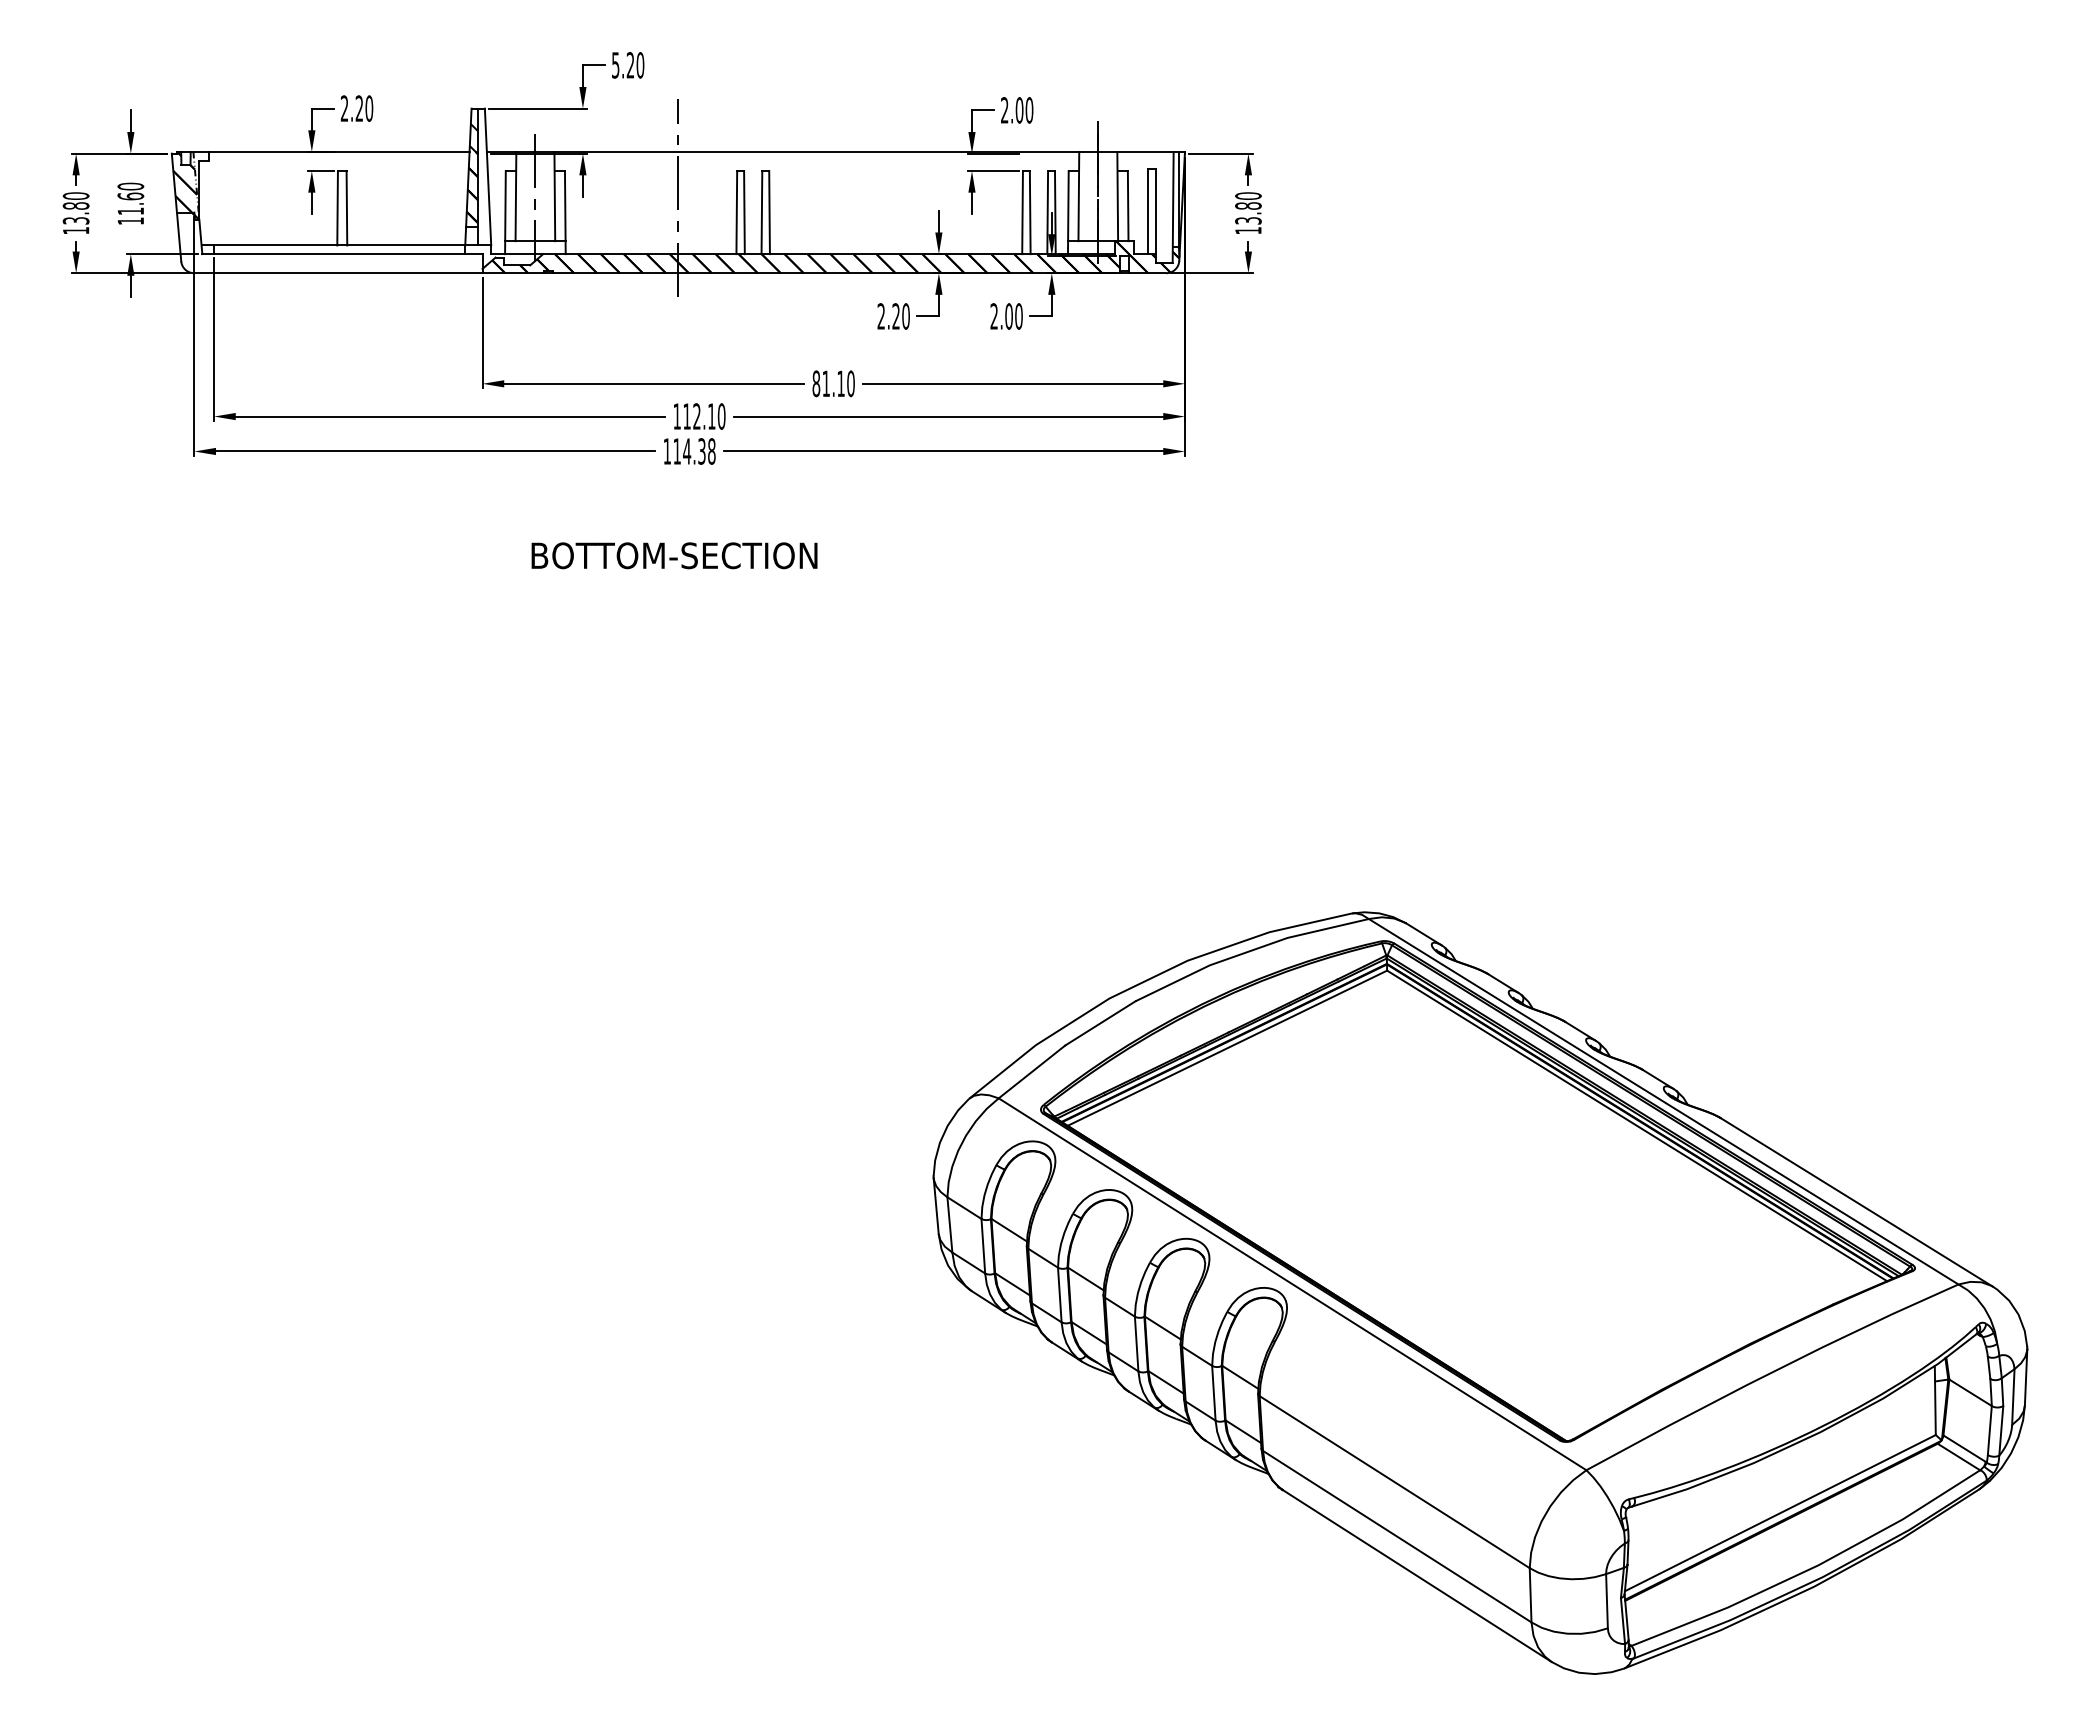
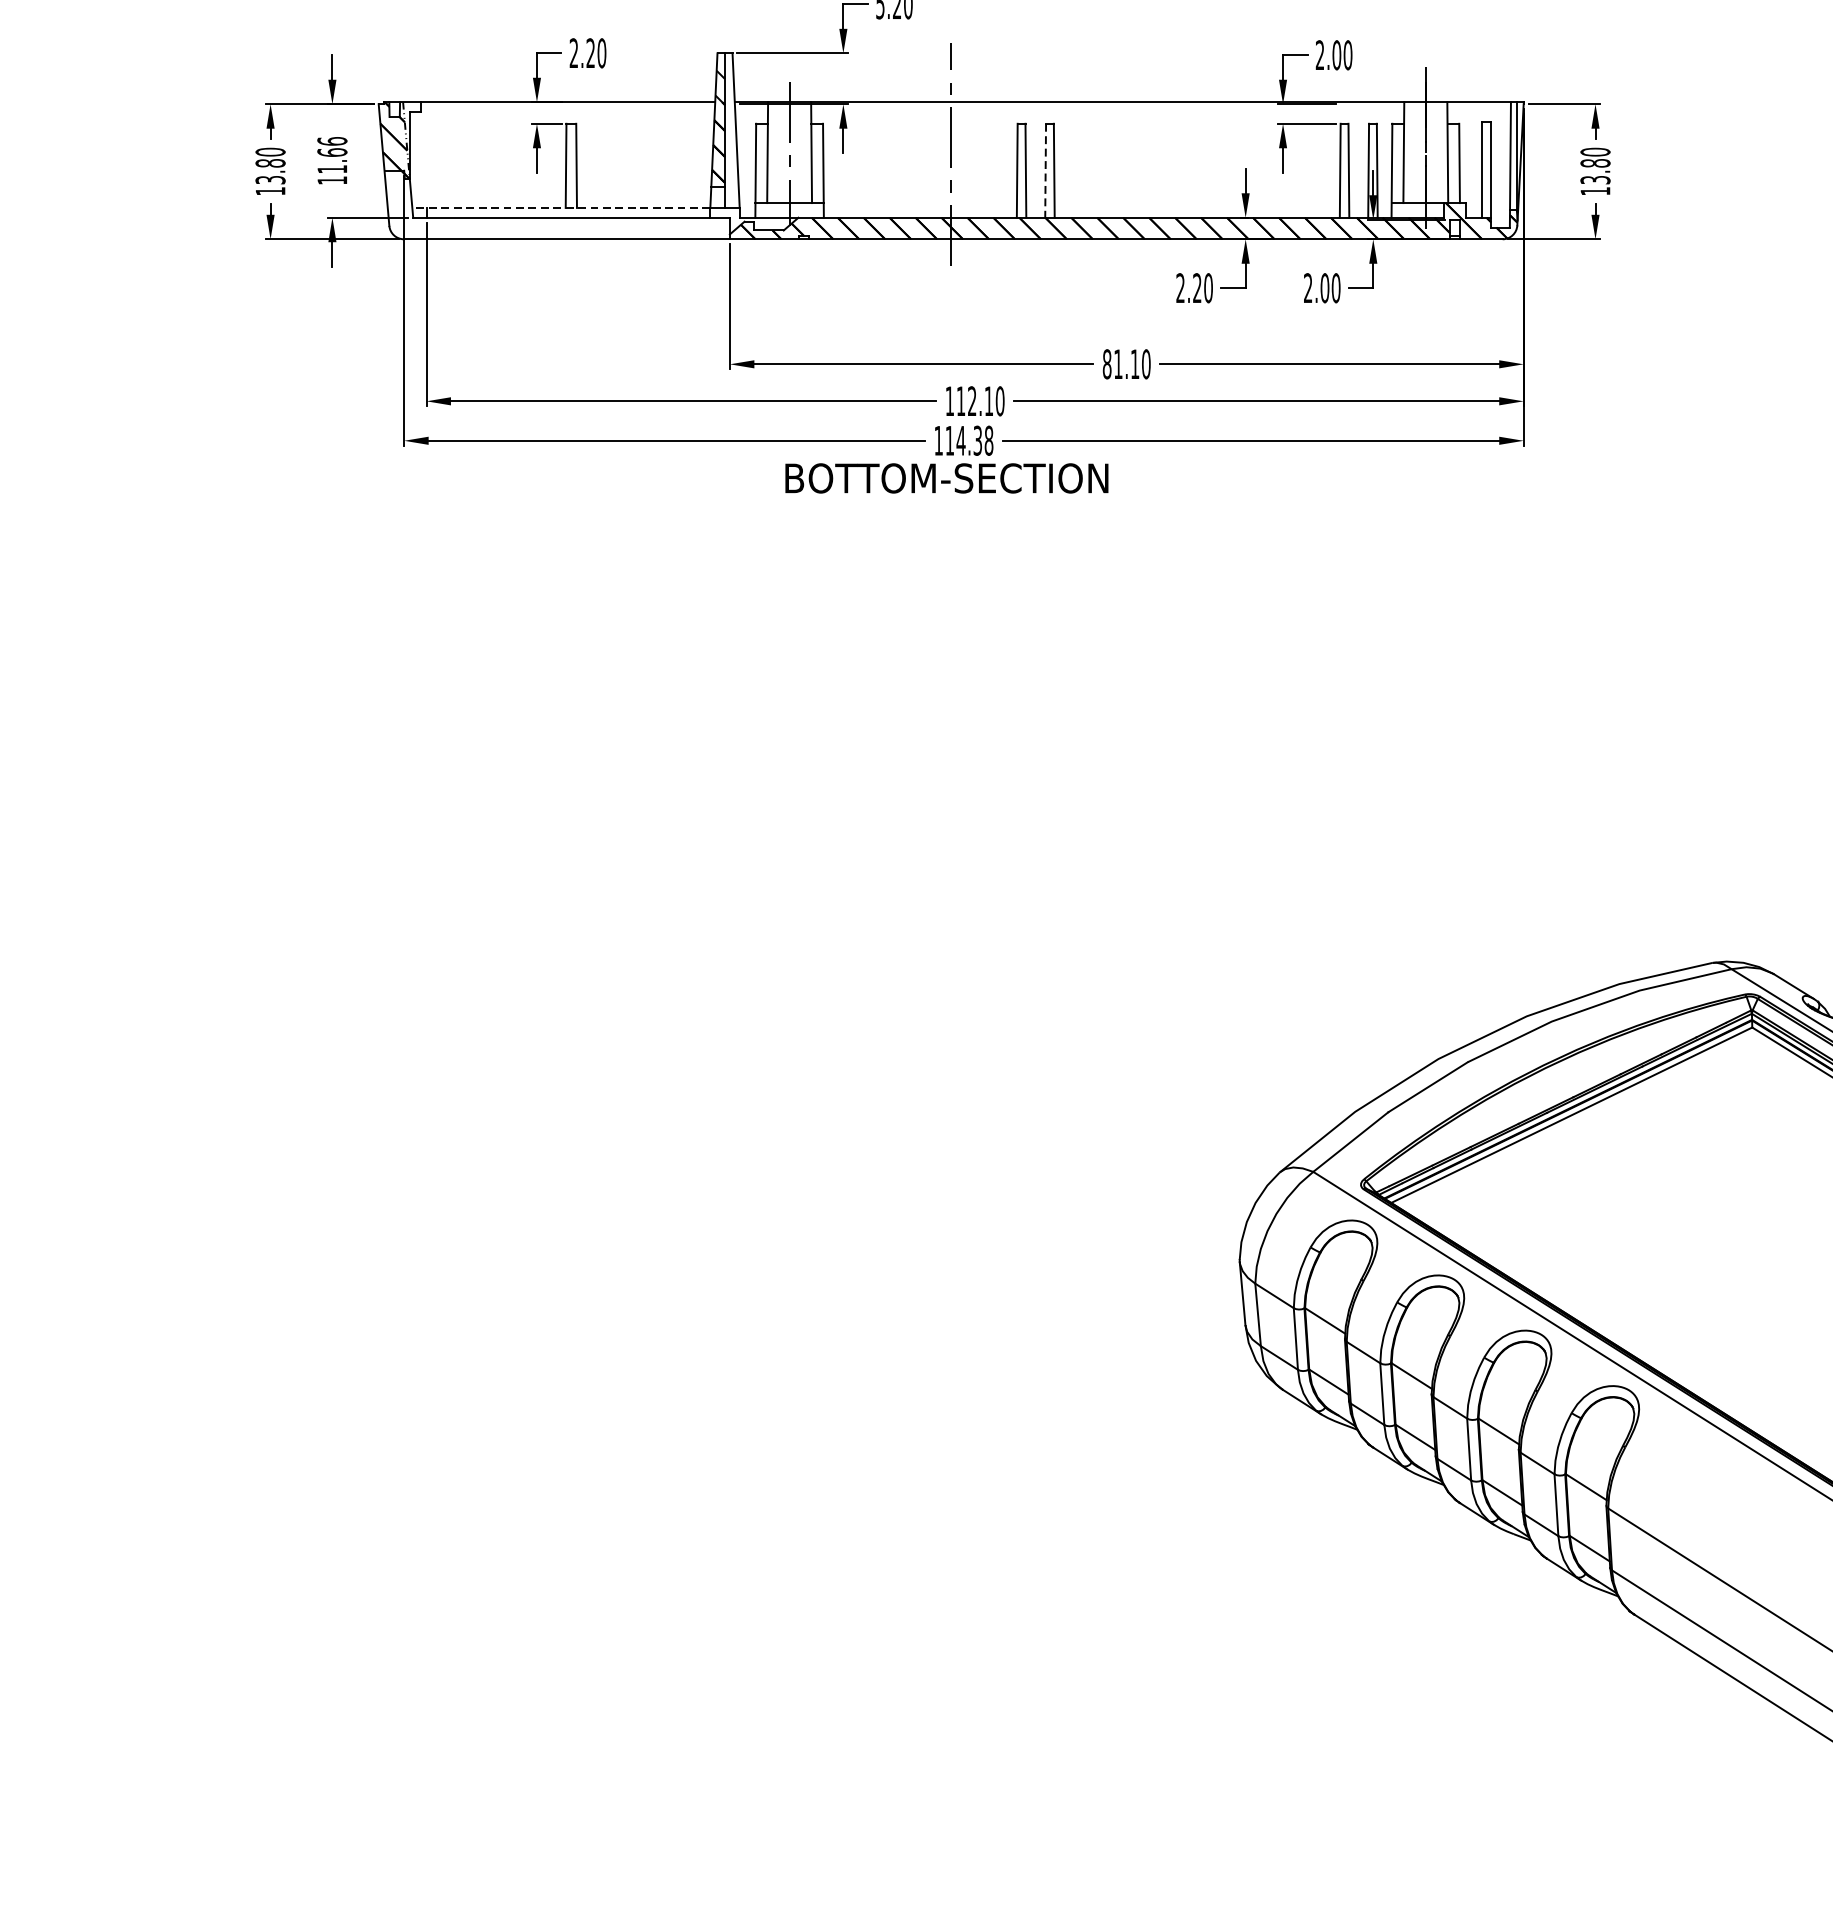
text: (130, 186) -> (332, 141), 11.60 -> 11.66
line: (761, 212) -> (1045, 170), solid -> dashed
line: (333, 245) -> (561, 207), solid -> dashed
text: (674, 555) -> (946, 478), moved

